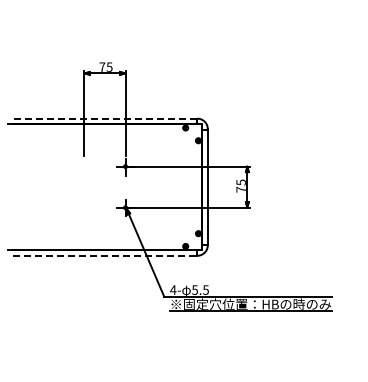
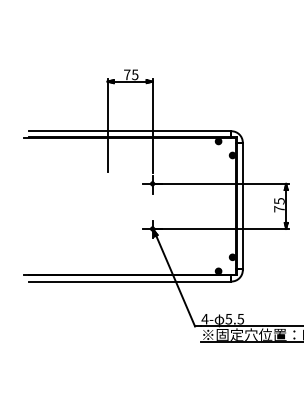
line: (104, 118) -> (129, 131), dashed -> solid
line: (104, 255) -> (129, 281), dashed -> solid

